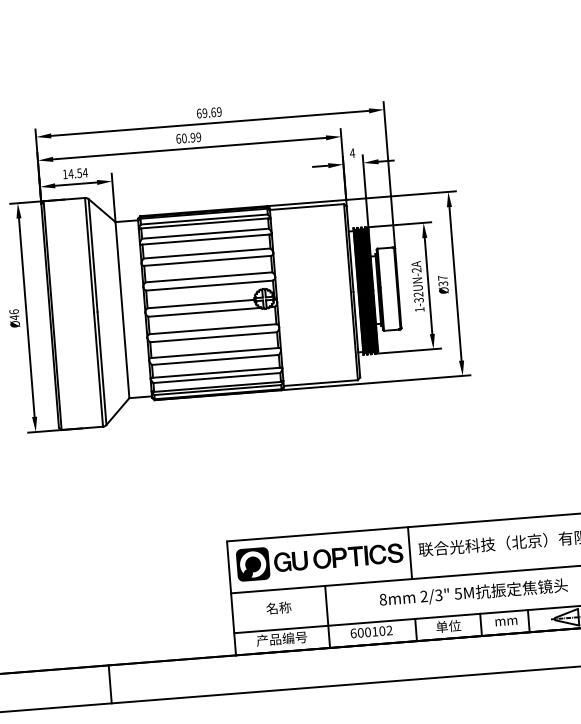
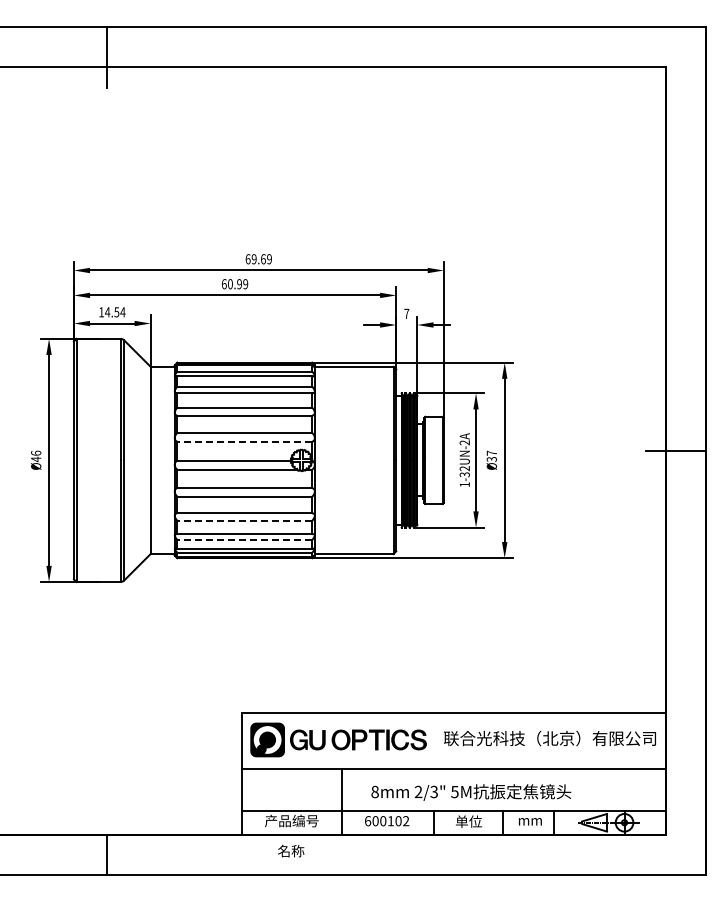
text: (352, 152) -> (406, 313), 4 -> 7
line: (209, 285) -> (244, 441), solid -> dashed
line: (215, 359) -> (244, 520), solid -> dashed
line: (216, 378) -> (244, 540), solid -> dashed
line: (410, 552) -> (434, 740), removed
text: (473, 593) -> (471, 792), moved
text: (279, 607) -> (291, 850), moved

